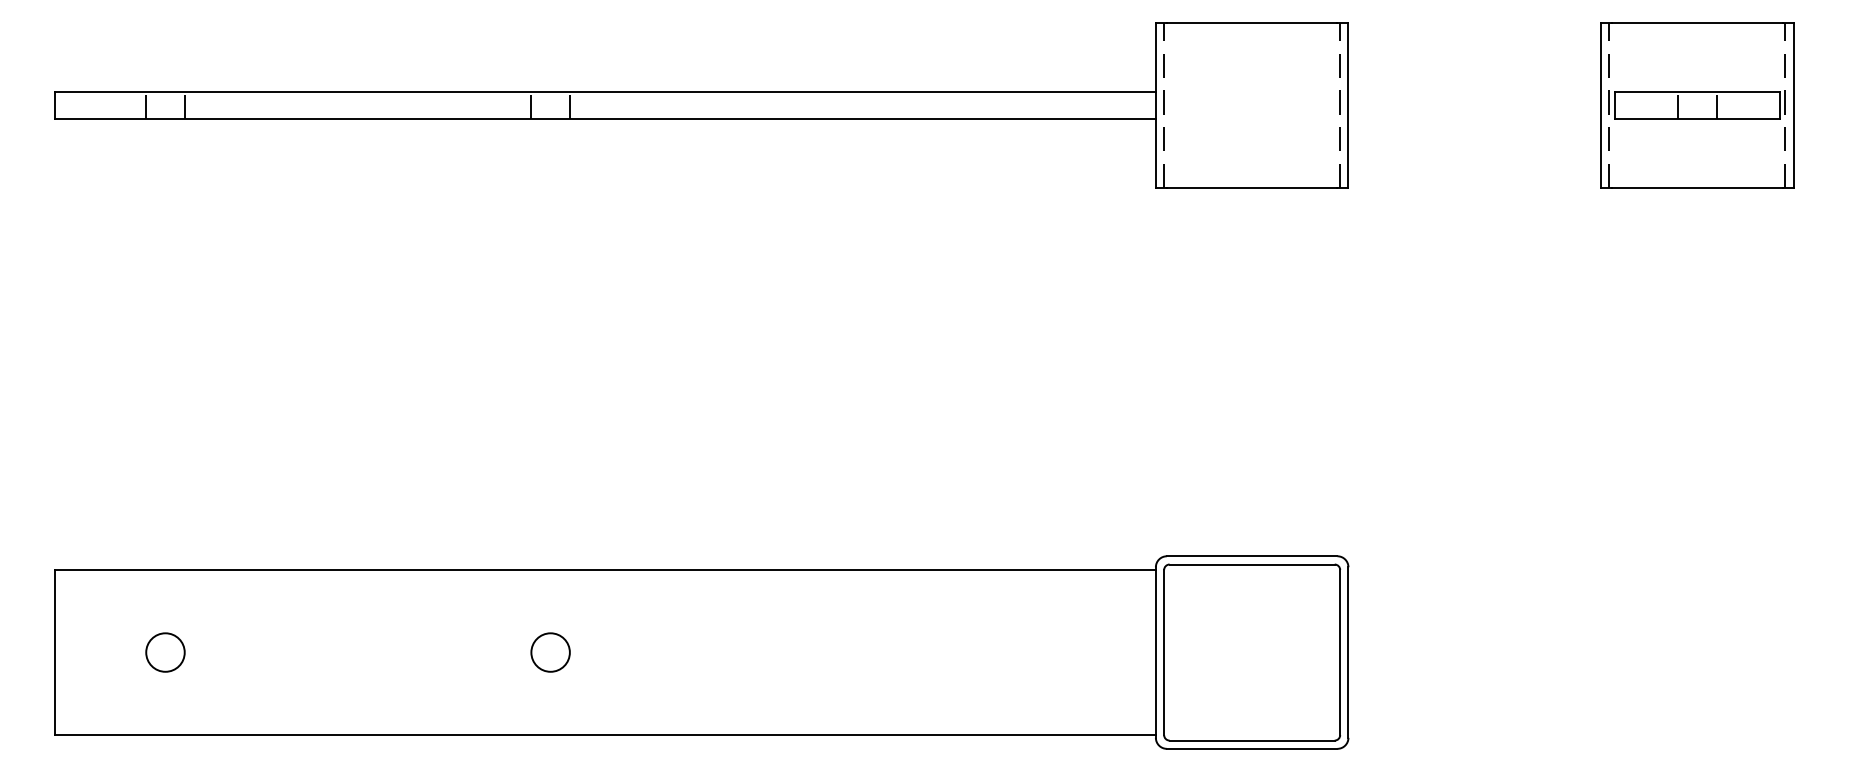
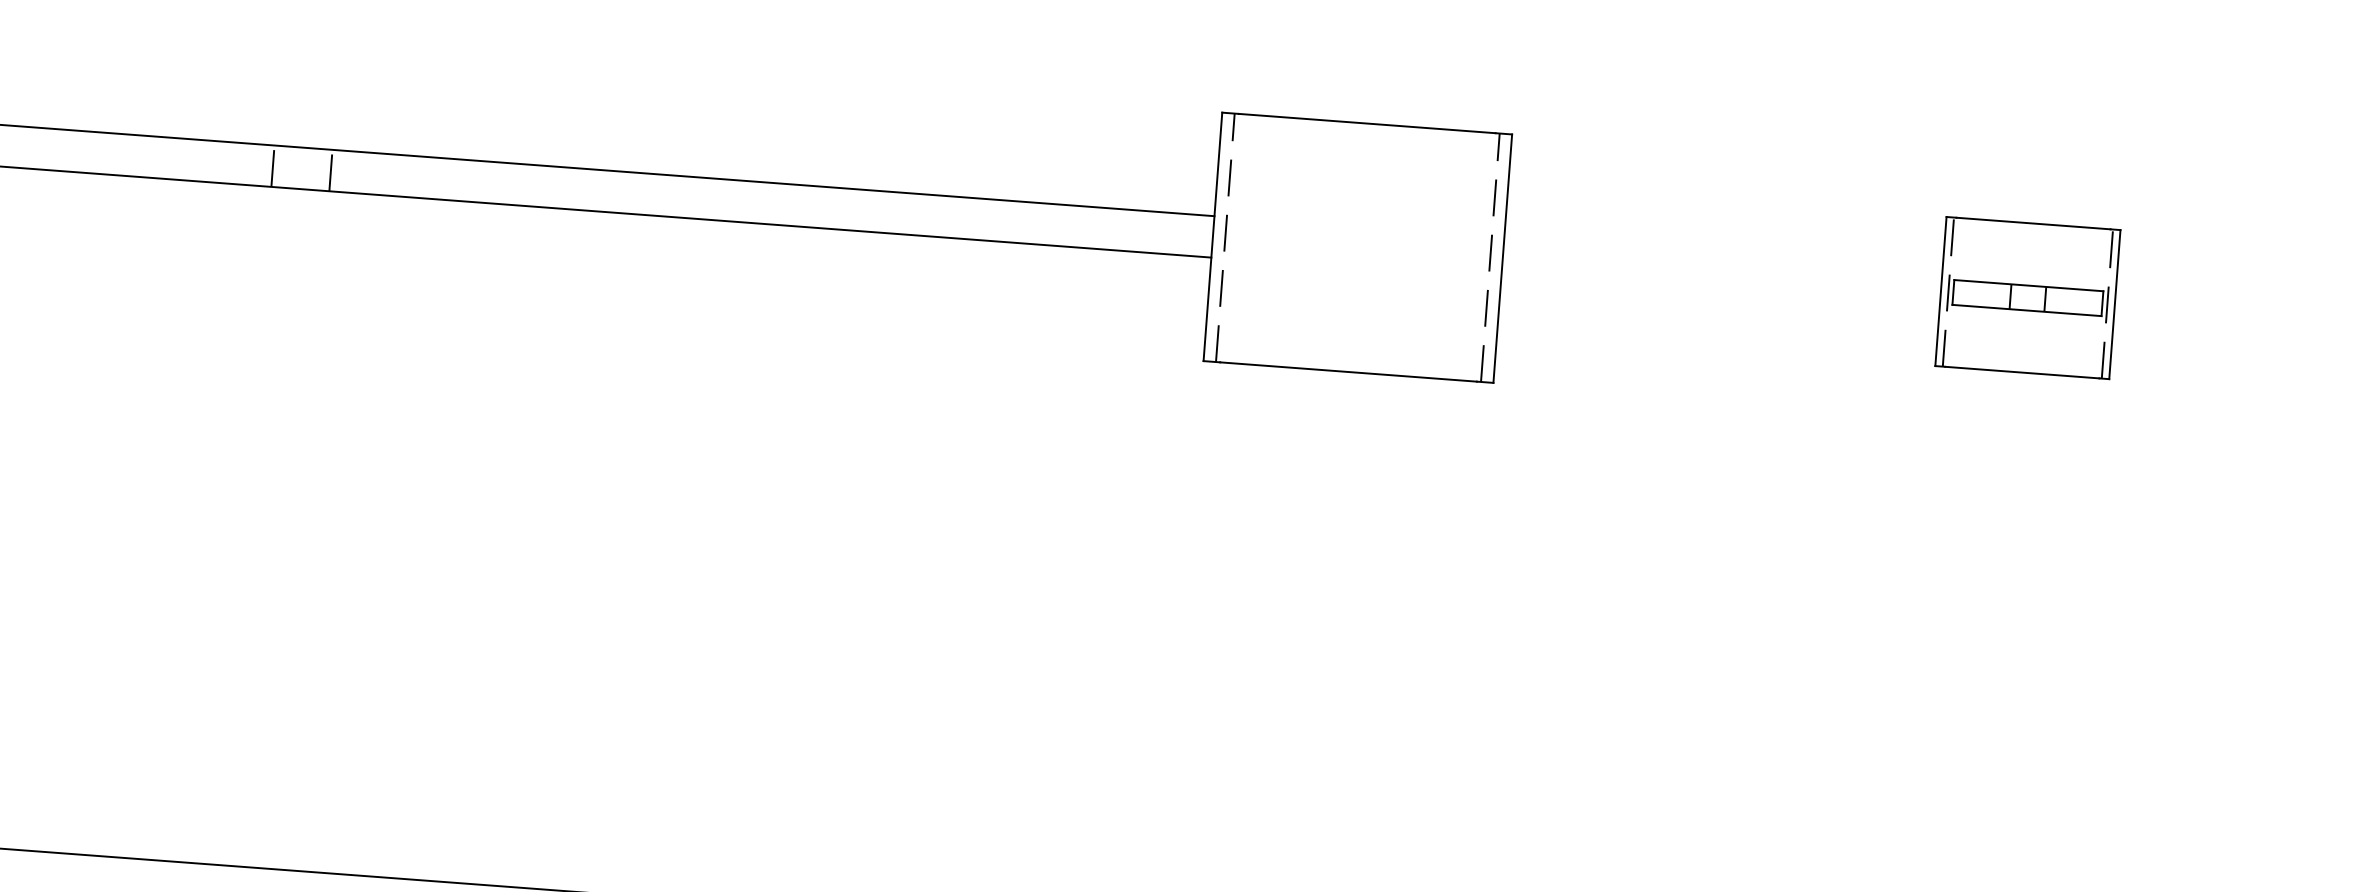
part: (1697, 105) -> (2028, 297), size x0.6

